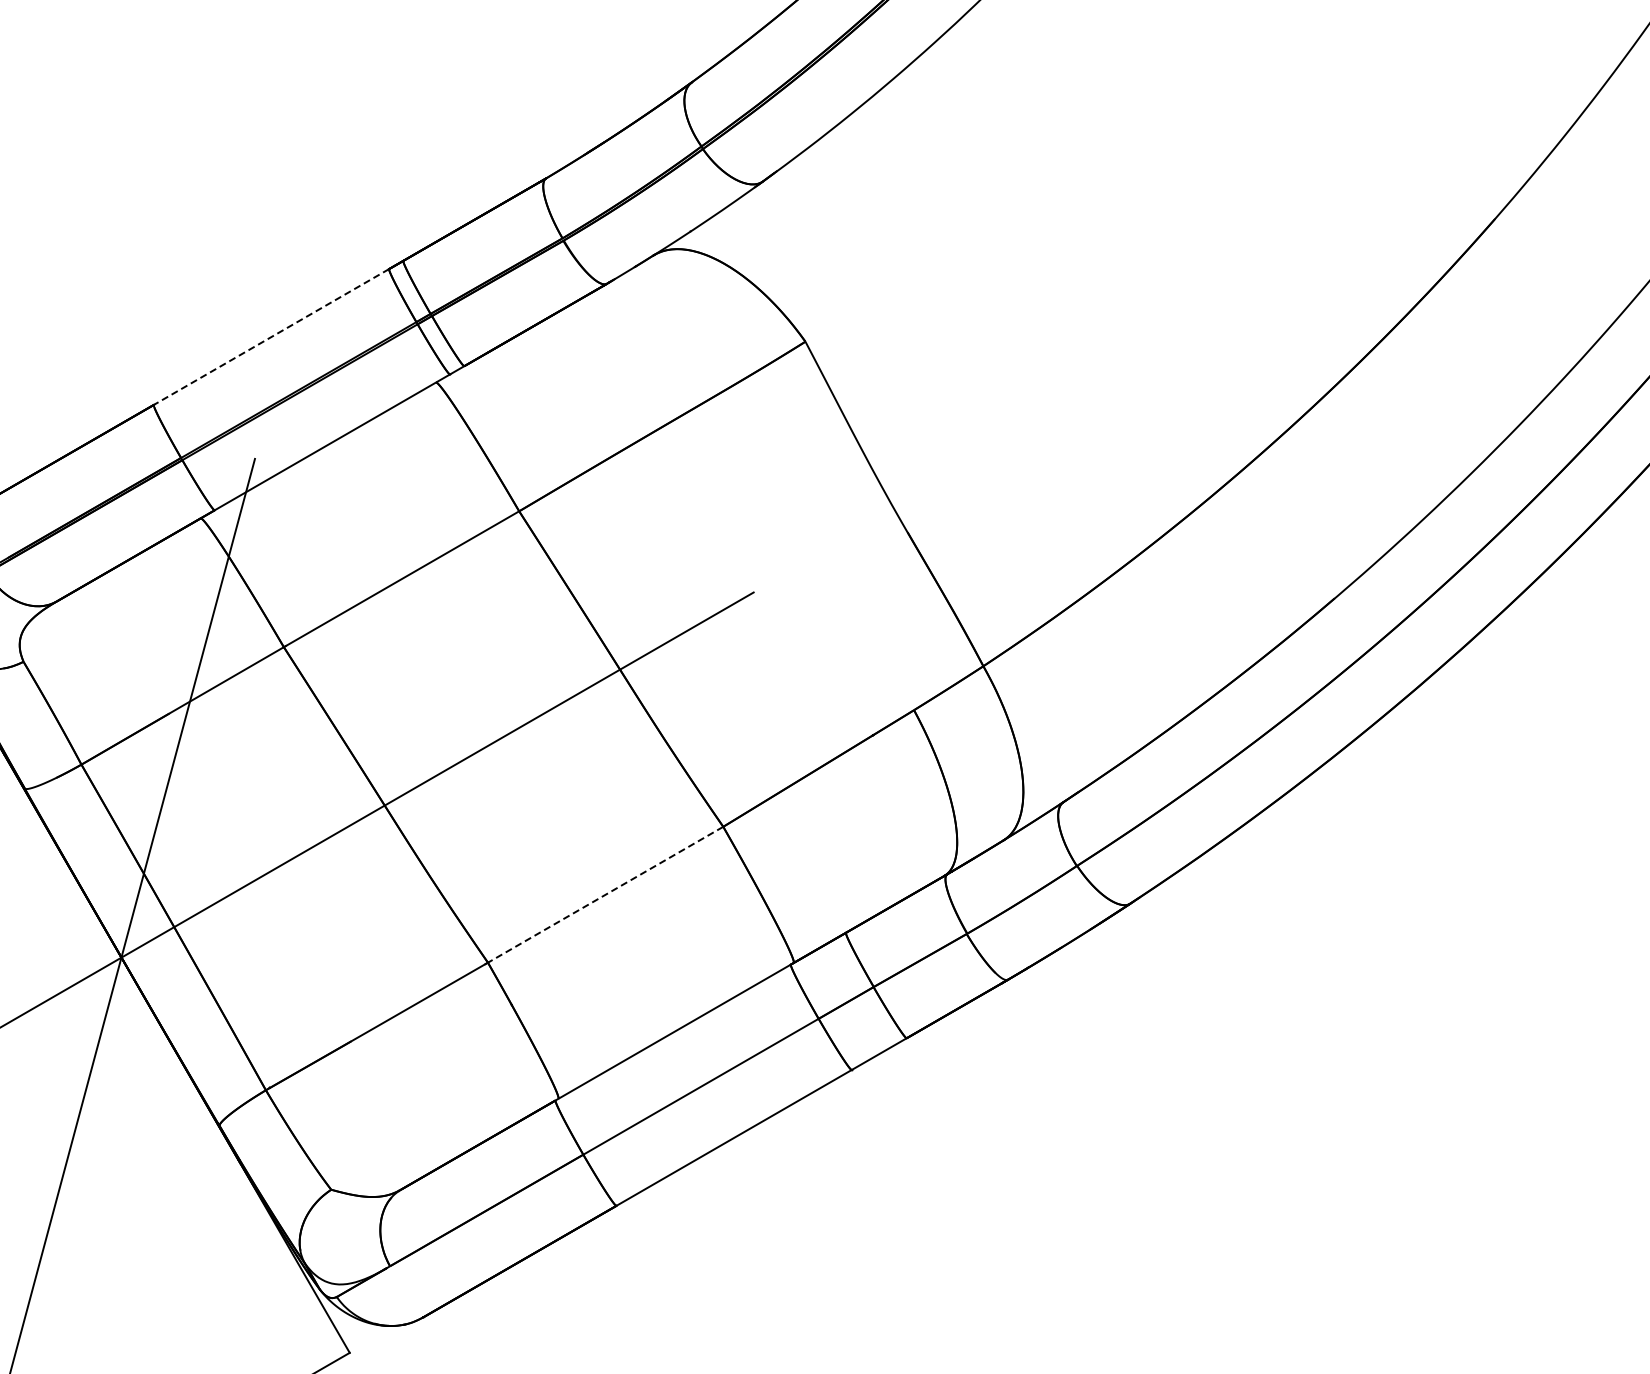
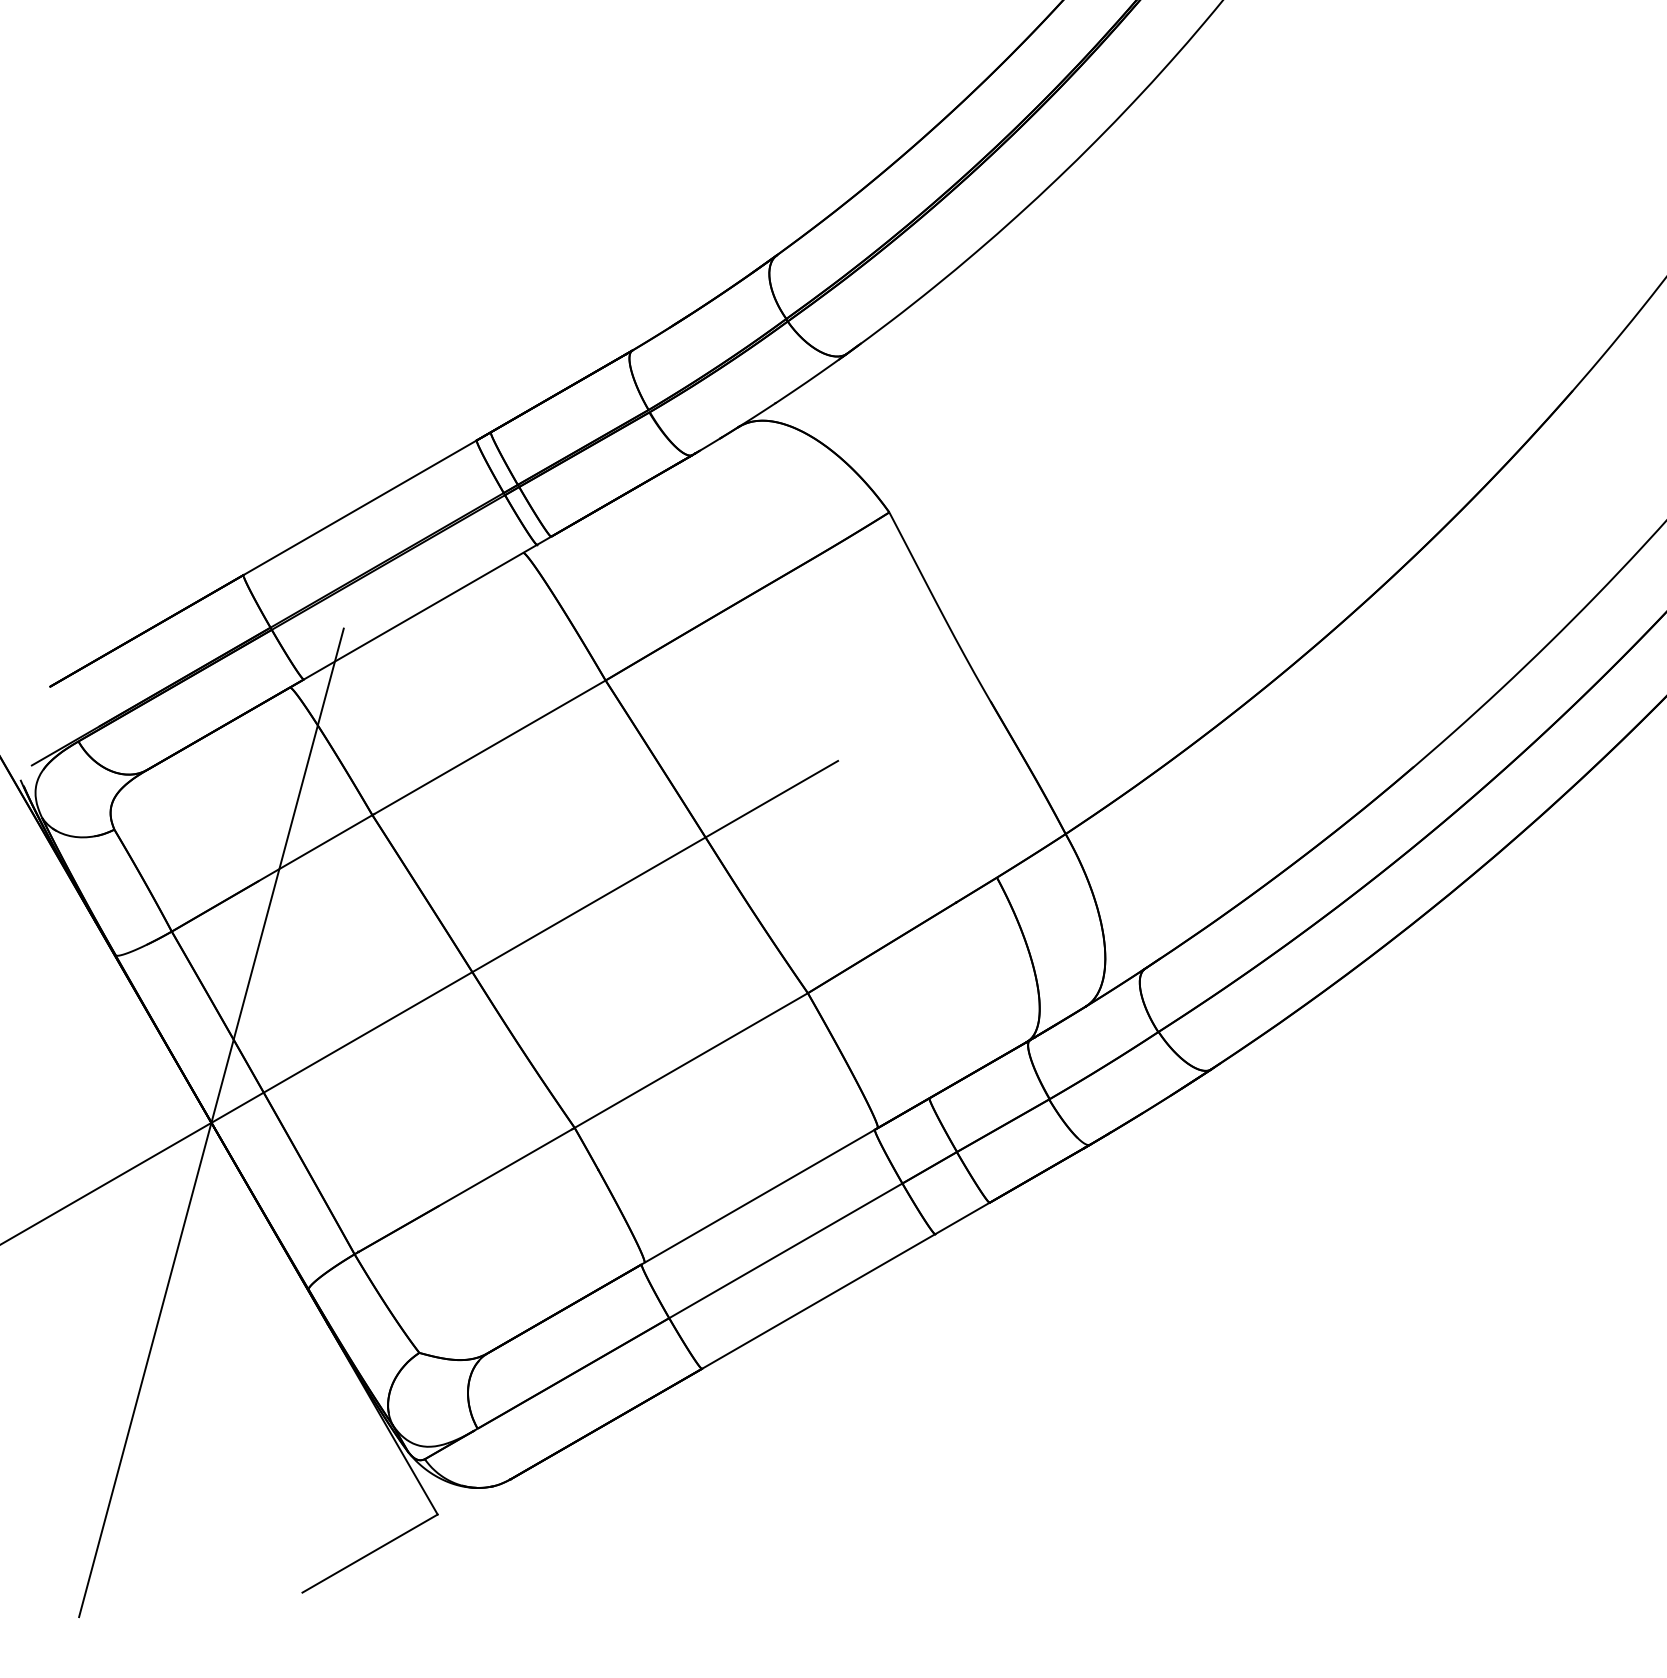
line: (271, 336) -> (360, 507), dashed -> solid
line: (605, 894) -> (691, 1060), dashed -> solid

